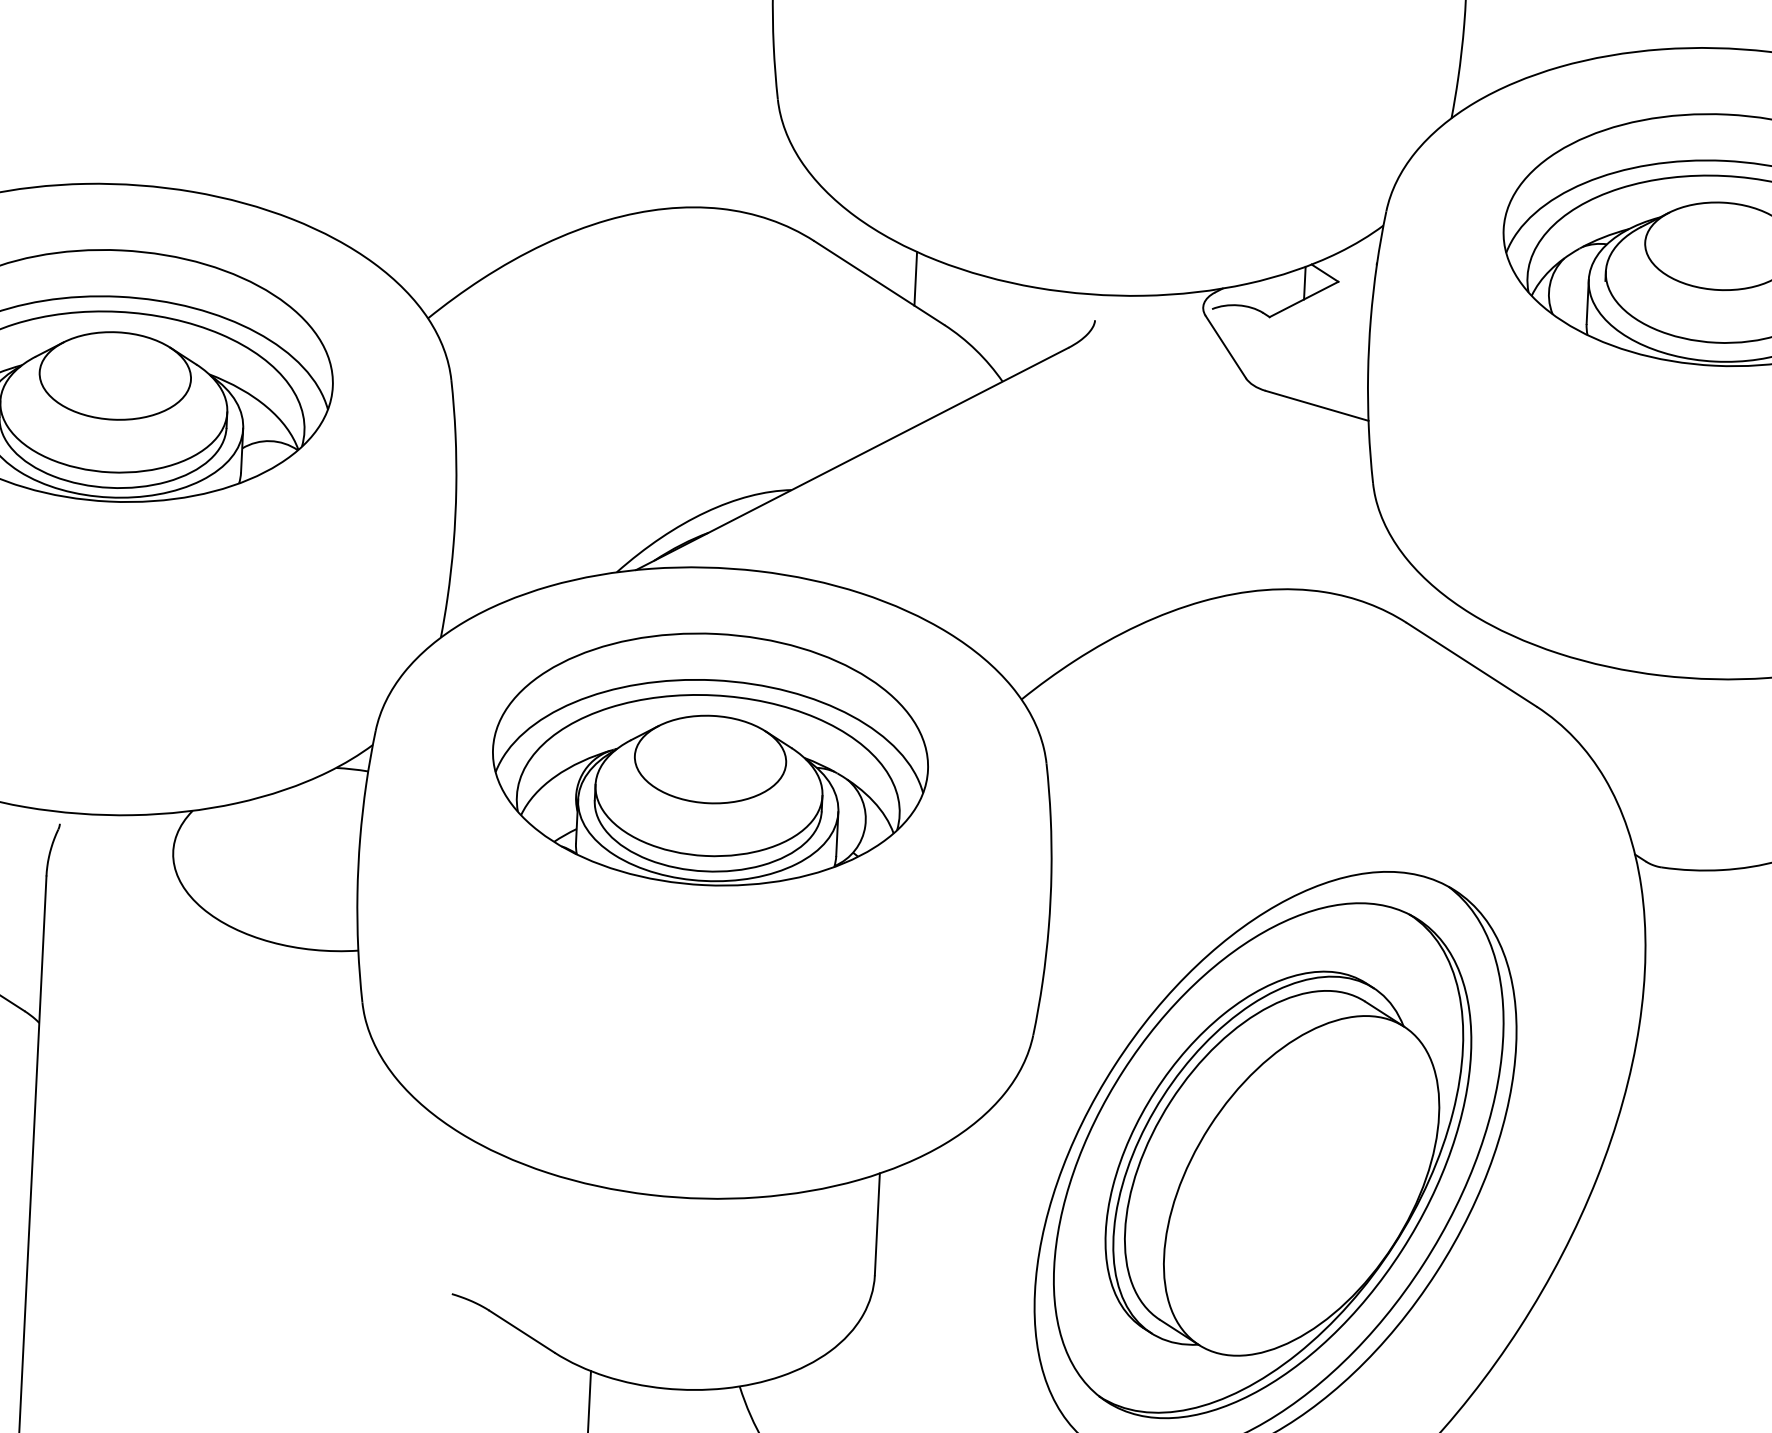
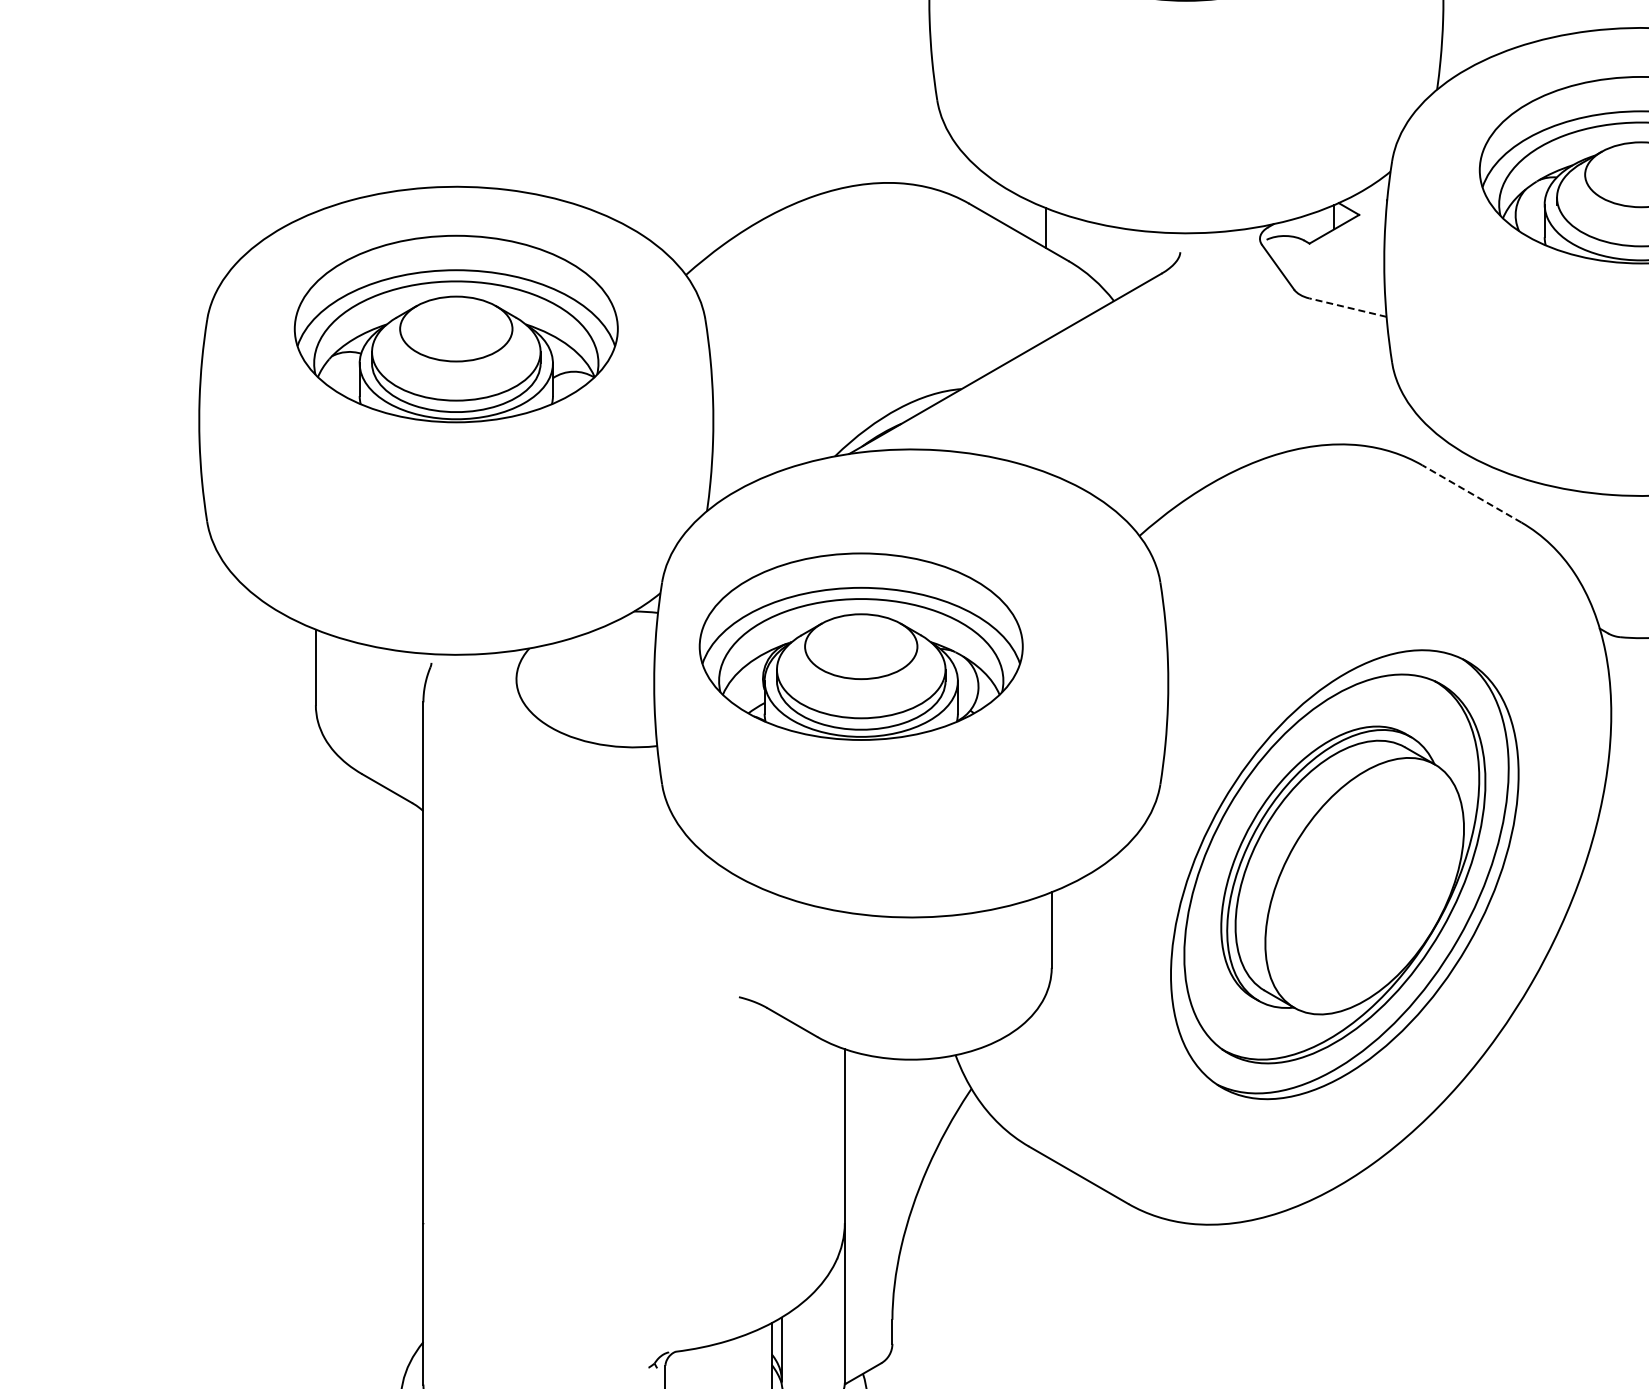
line: (1316, 405) -> (1347, 307), solid -> dashed
line: (1471, 664) -> (1471, 493), solid -> dashed
part: (709, 759) -> (860, 646), moved

